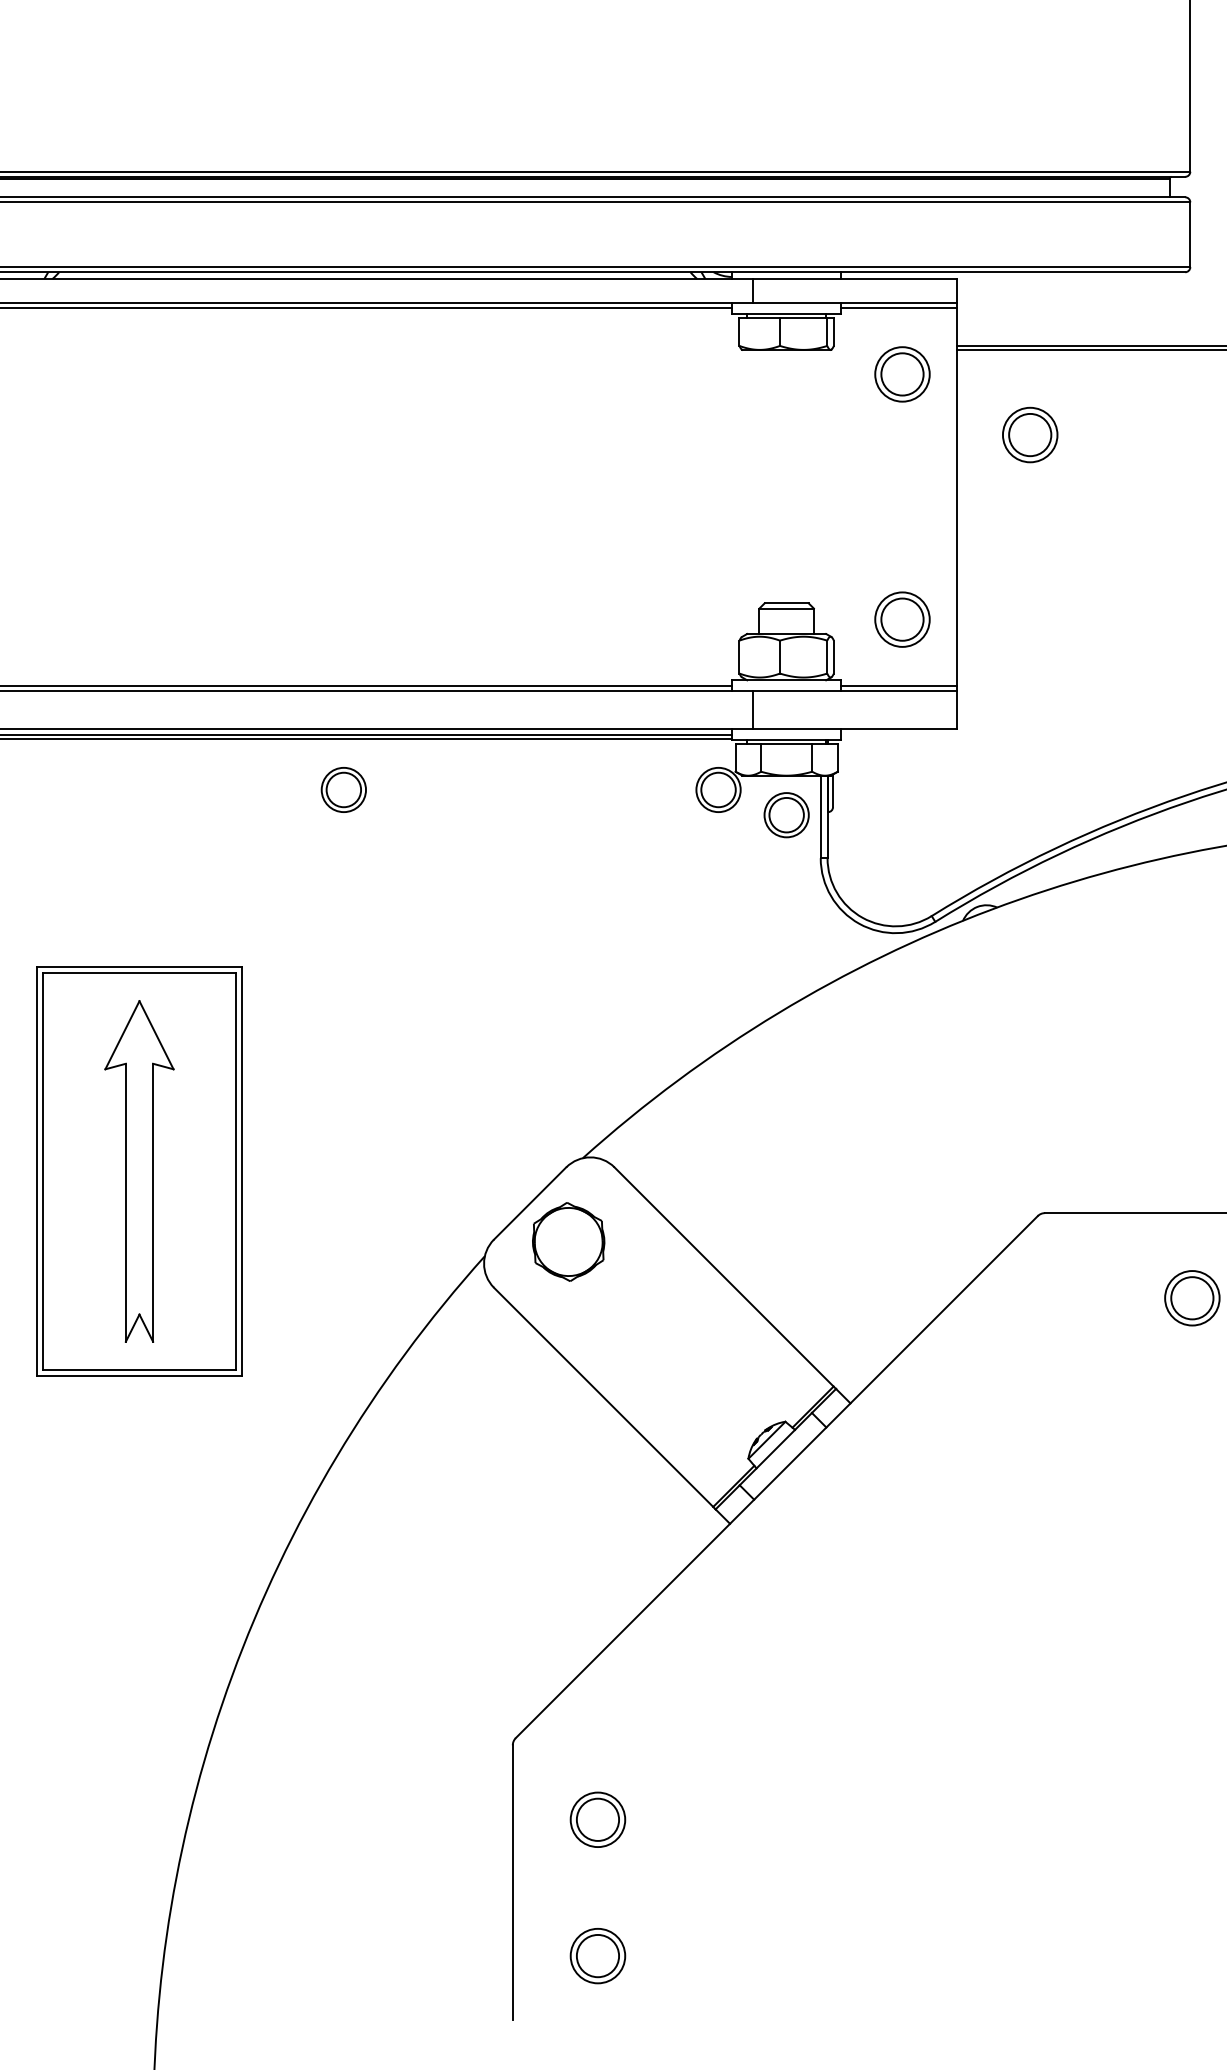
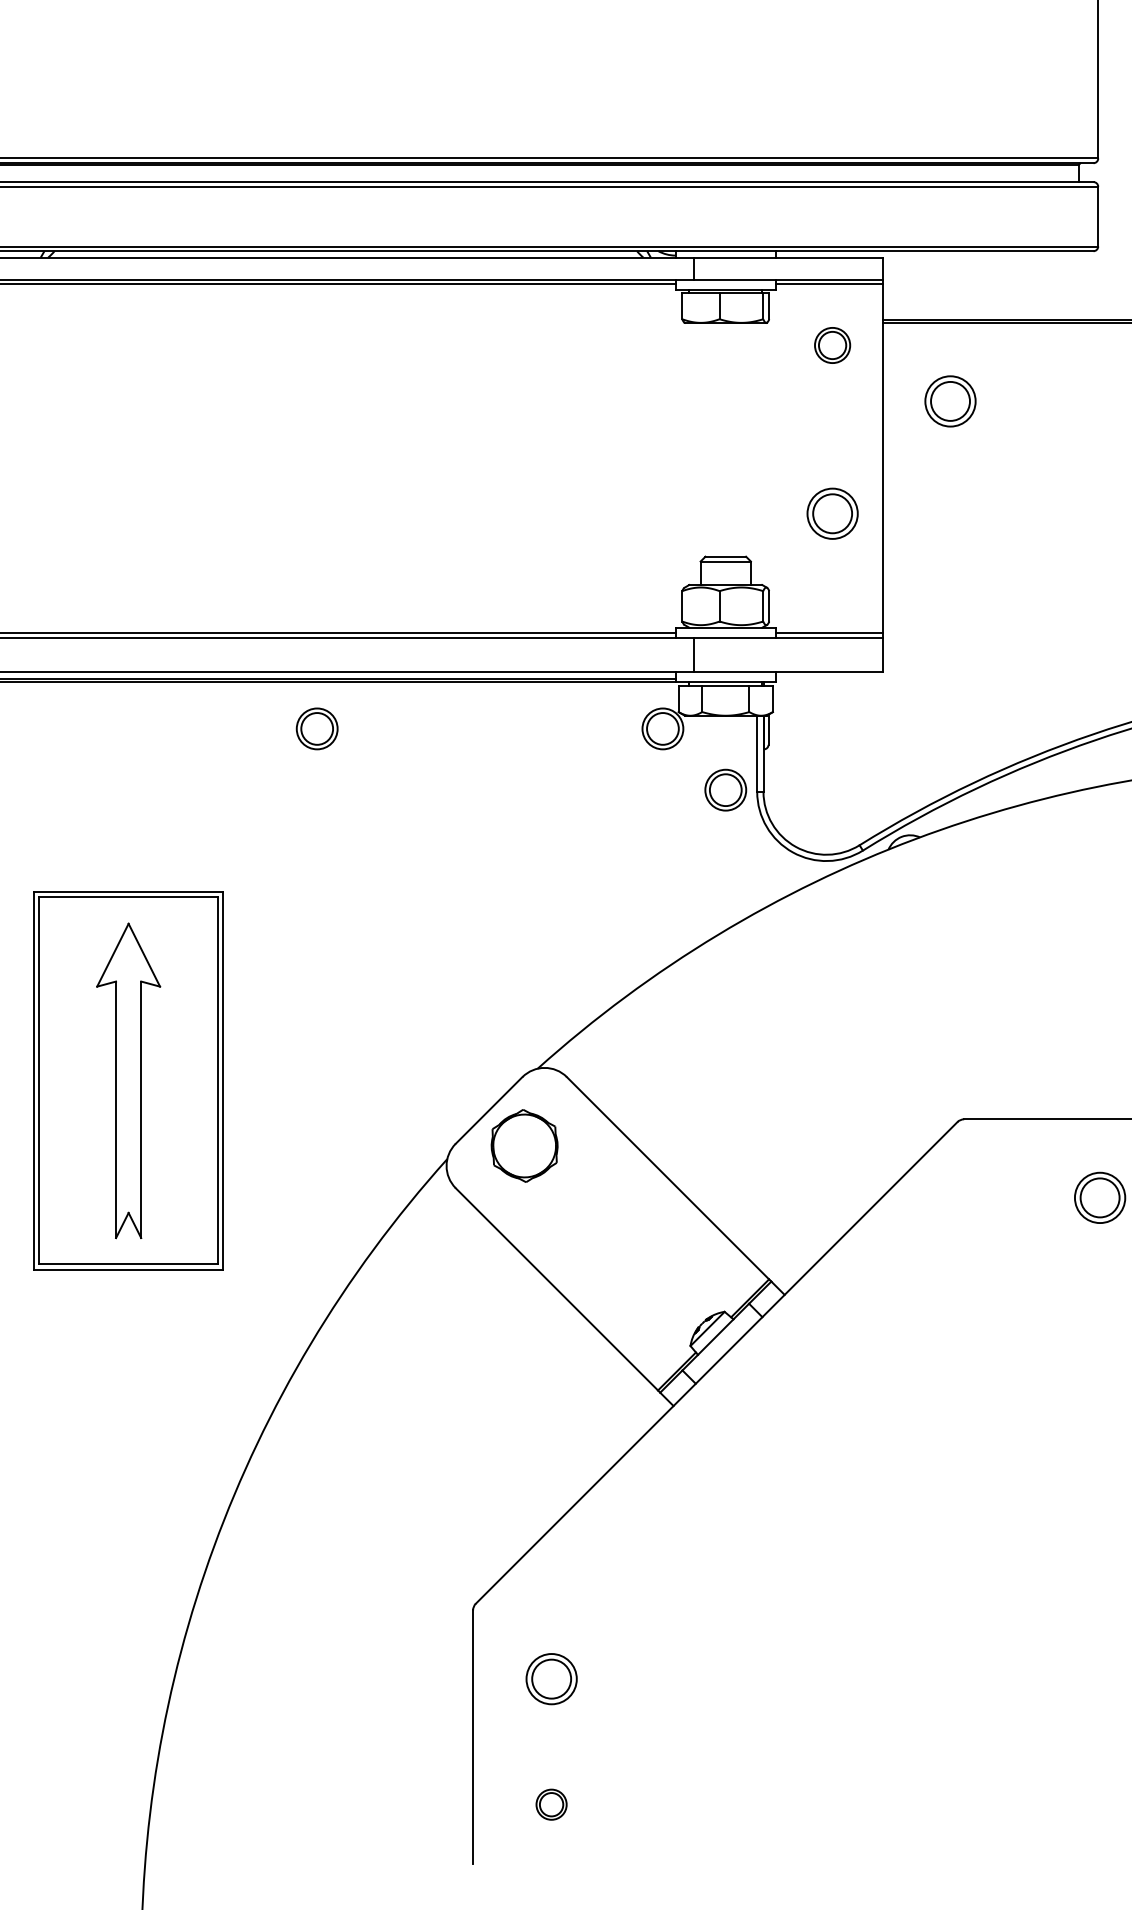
part: (902, 374) -> (832, 345), size x0.7
part: (902, 619) -> (832, 513), moved
part: (786, 814) -> (725, 789), moved
part: (597, 1955) -> (551, 1804), size x0.6

